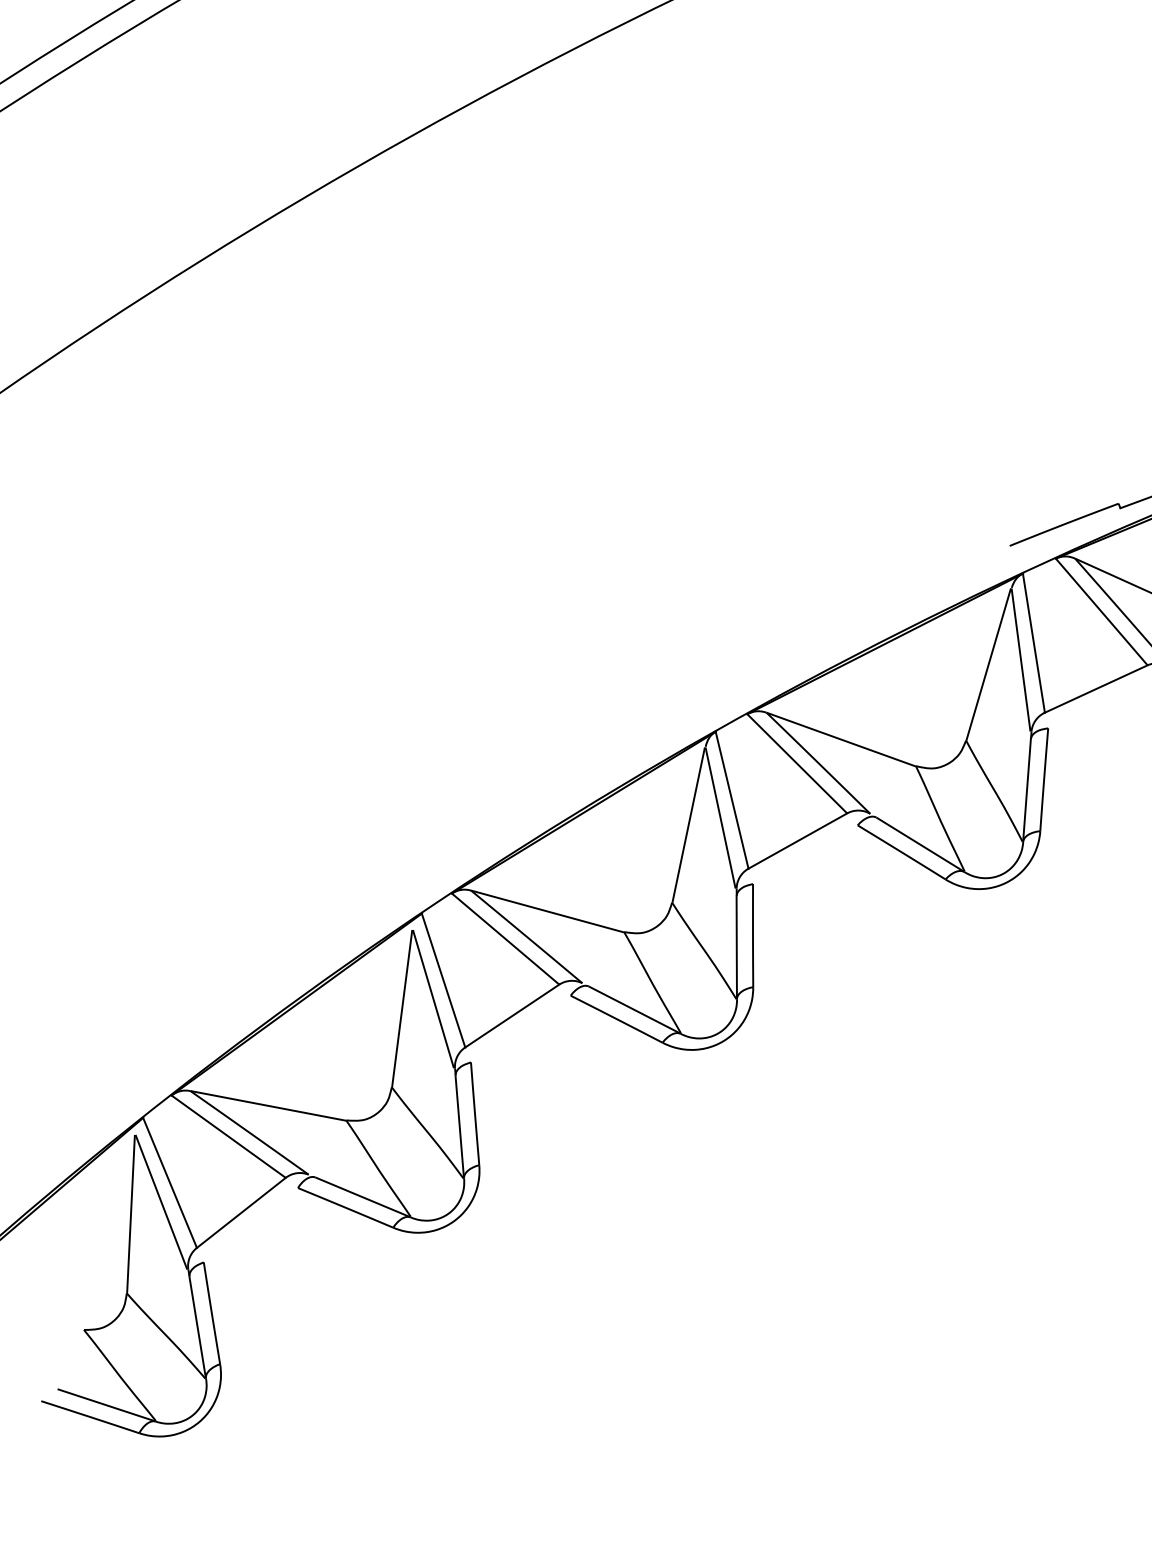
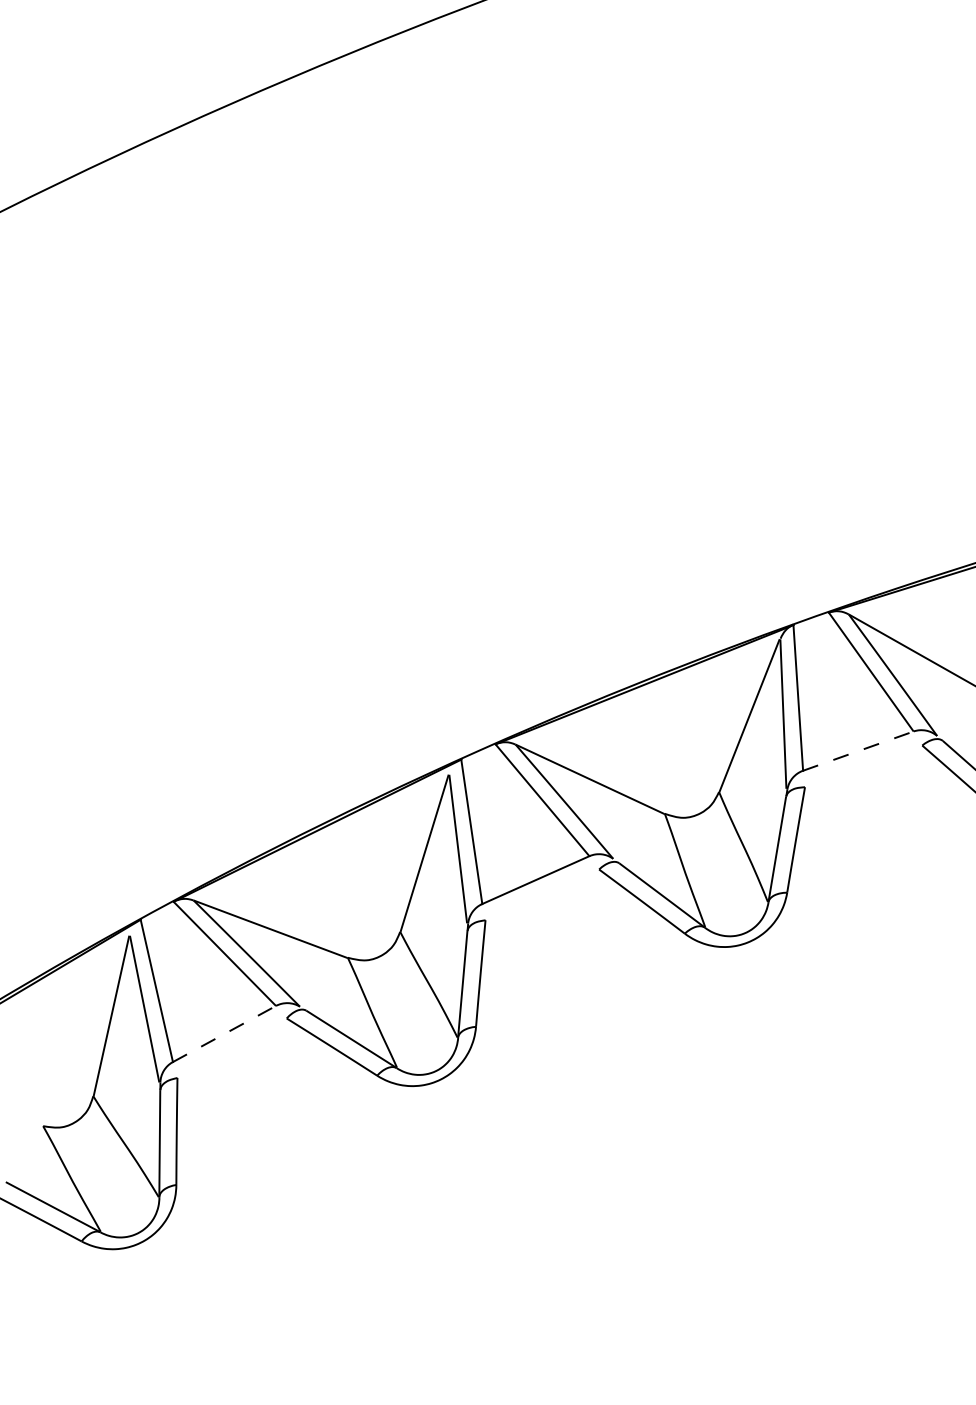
line: (797, 841) -> (857, 751), solid -> dashed
line: (241, 1212) -> (224, 1033), solid -> dashed

